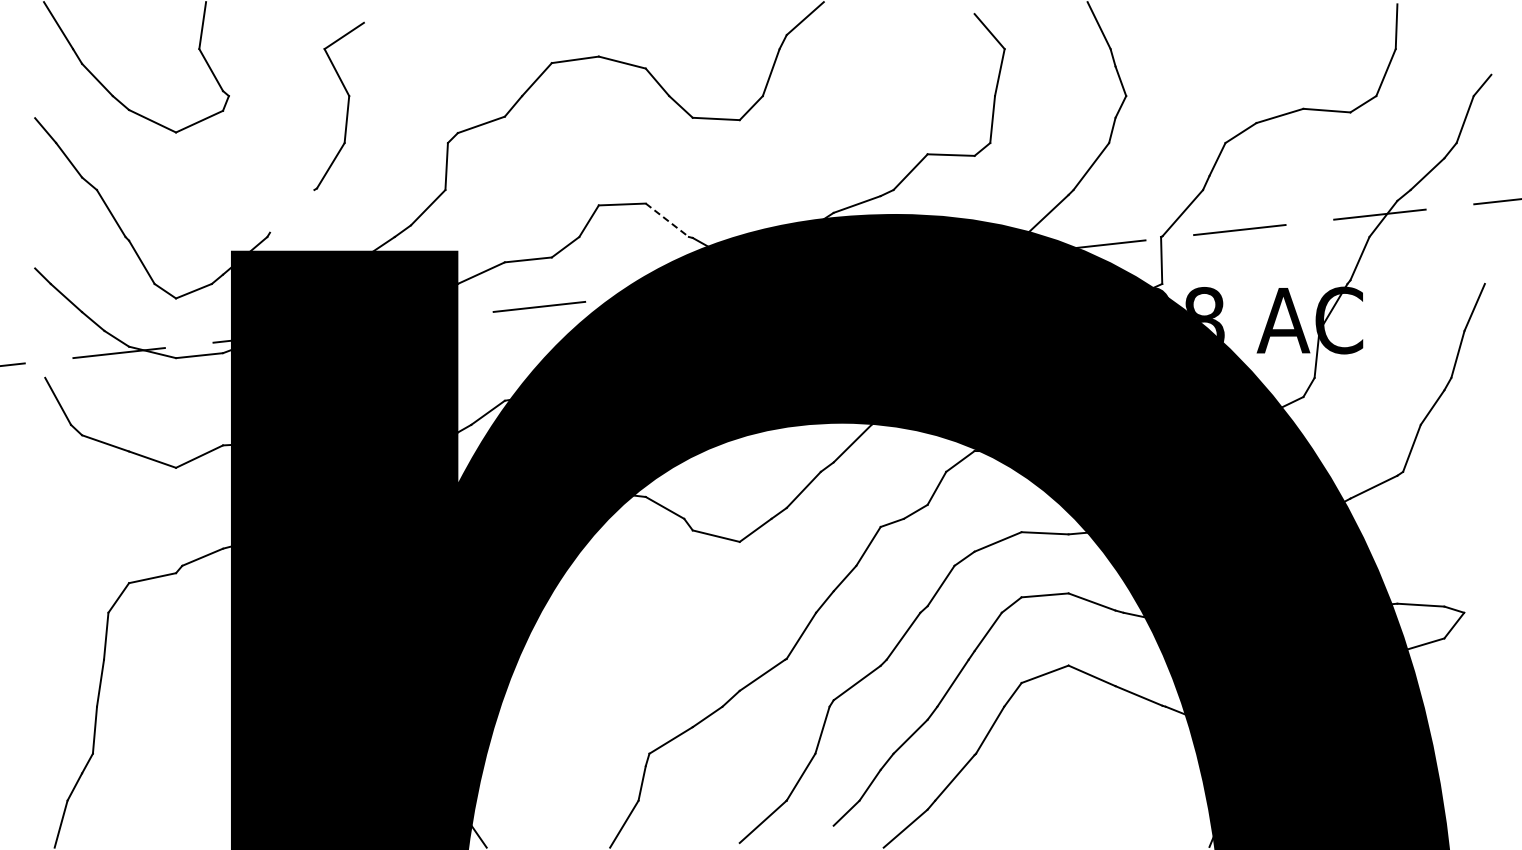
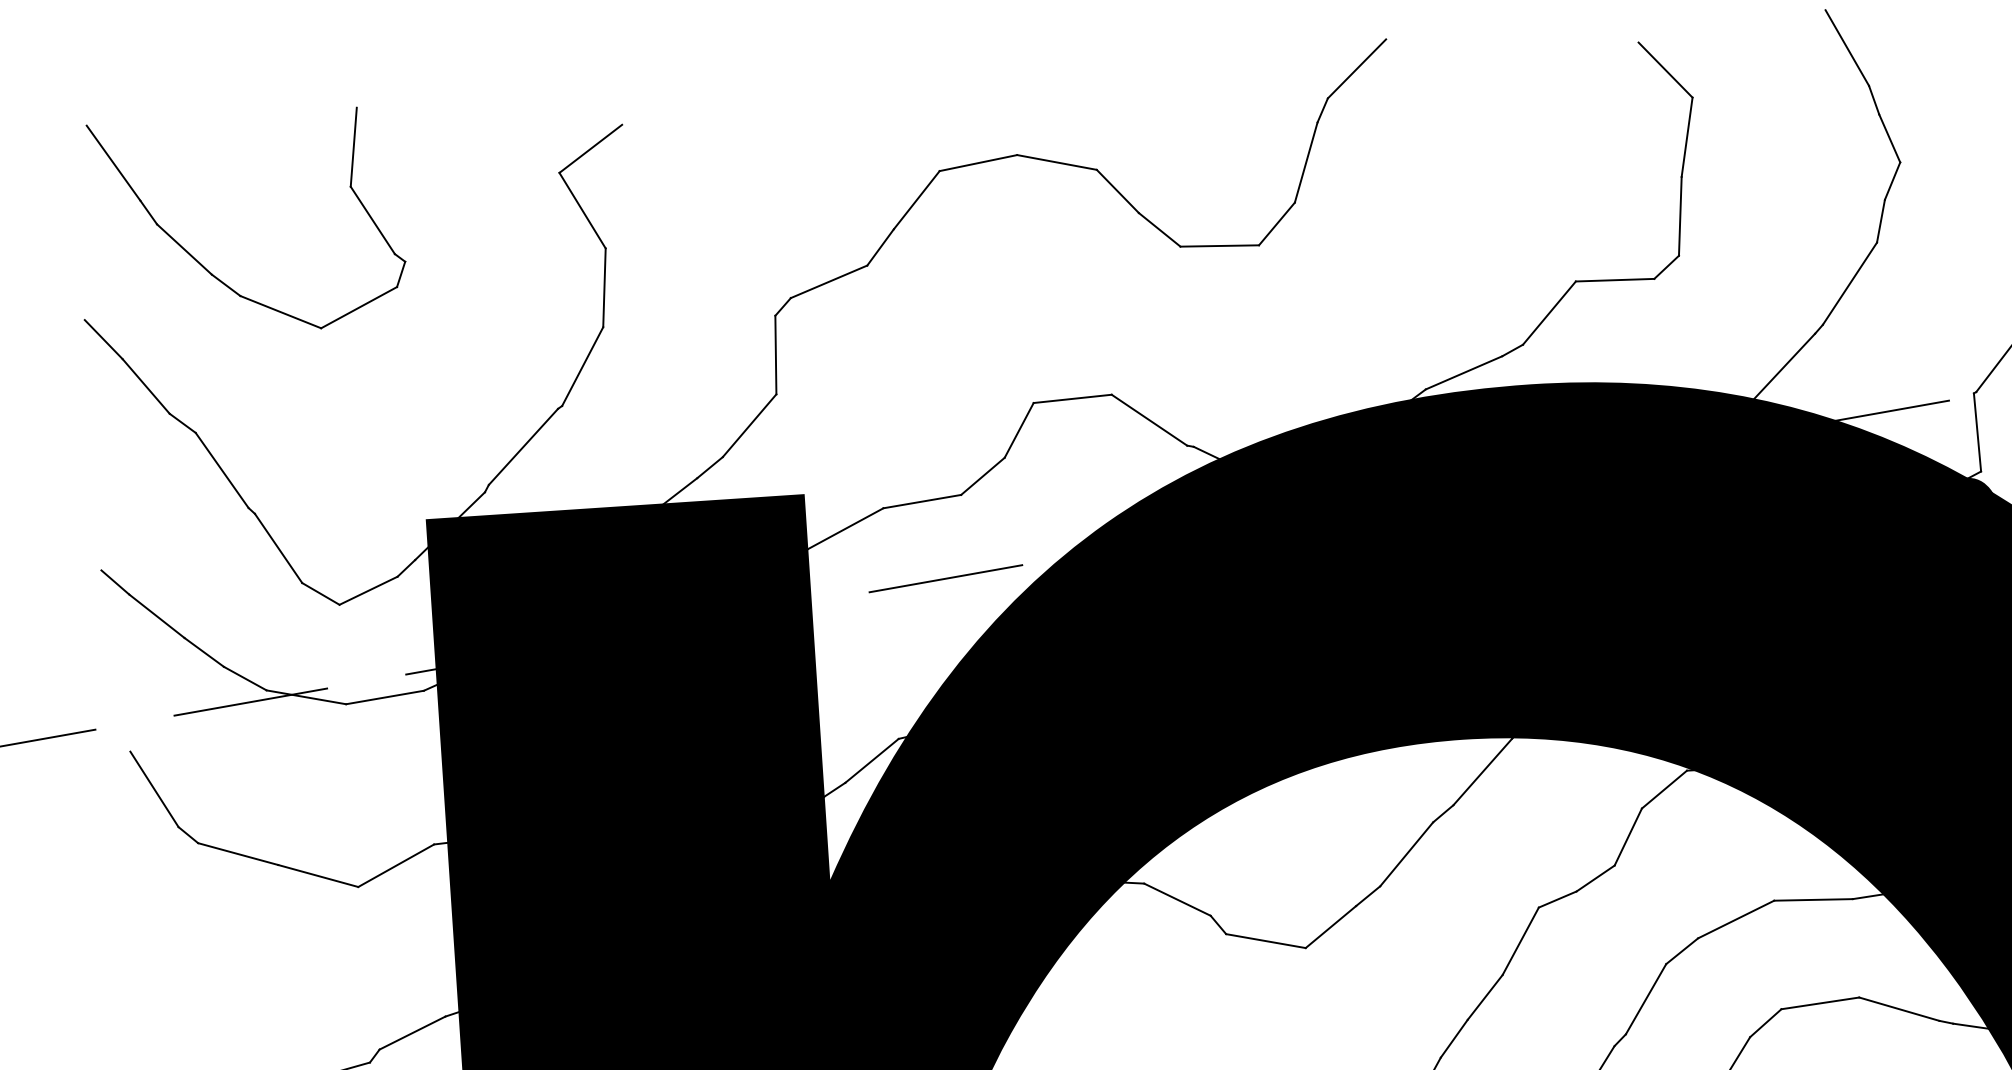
line: (292, 211) -> (523, 447), added
line: (667, 220) -> (1149, 420), dashed -> solid

